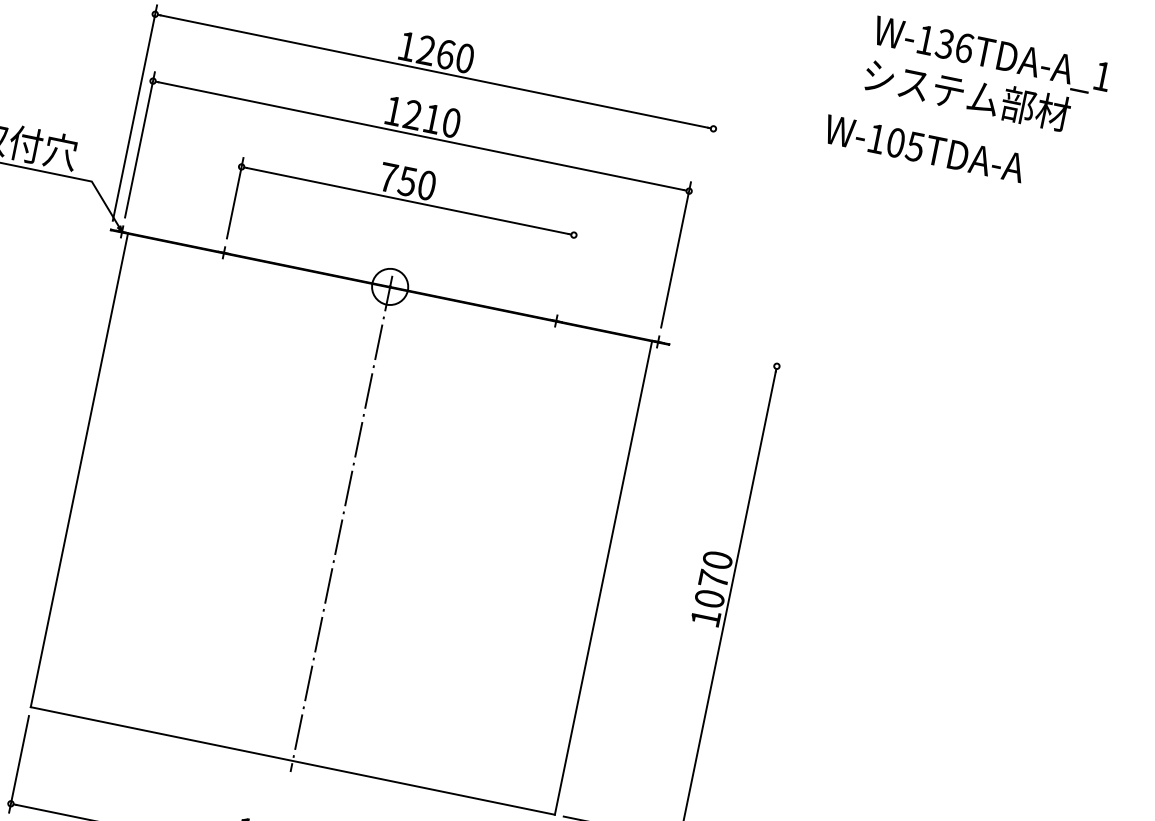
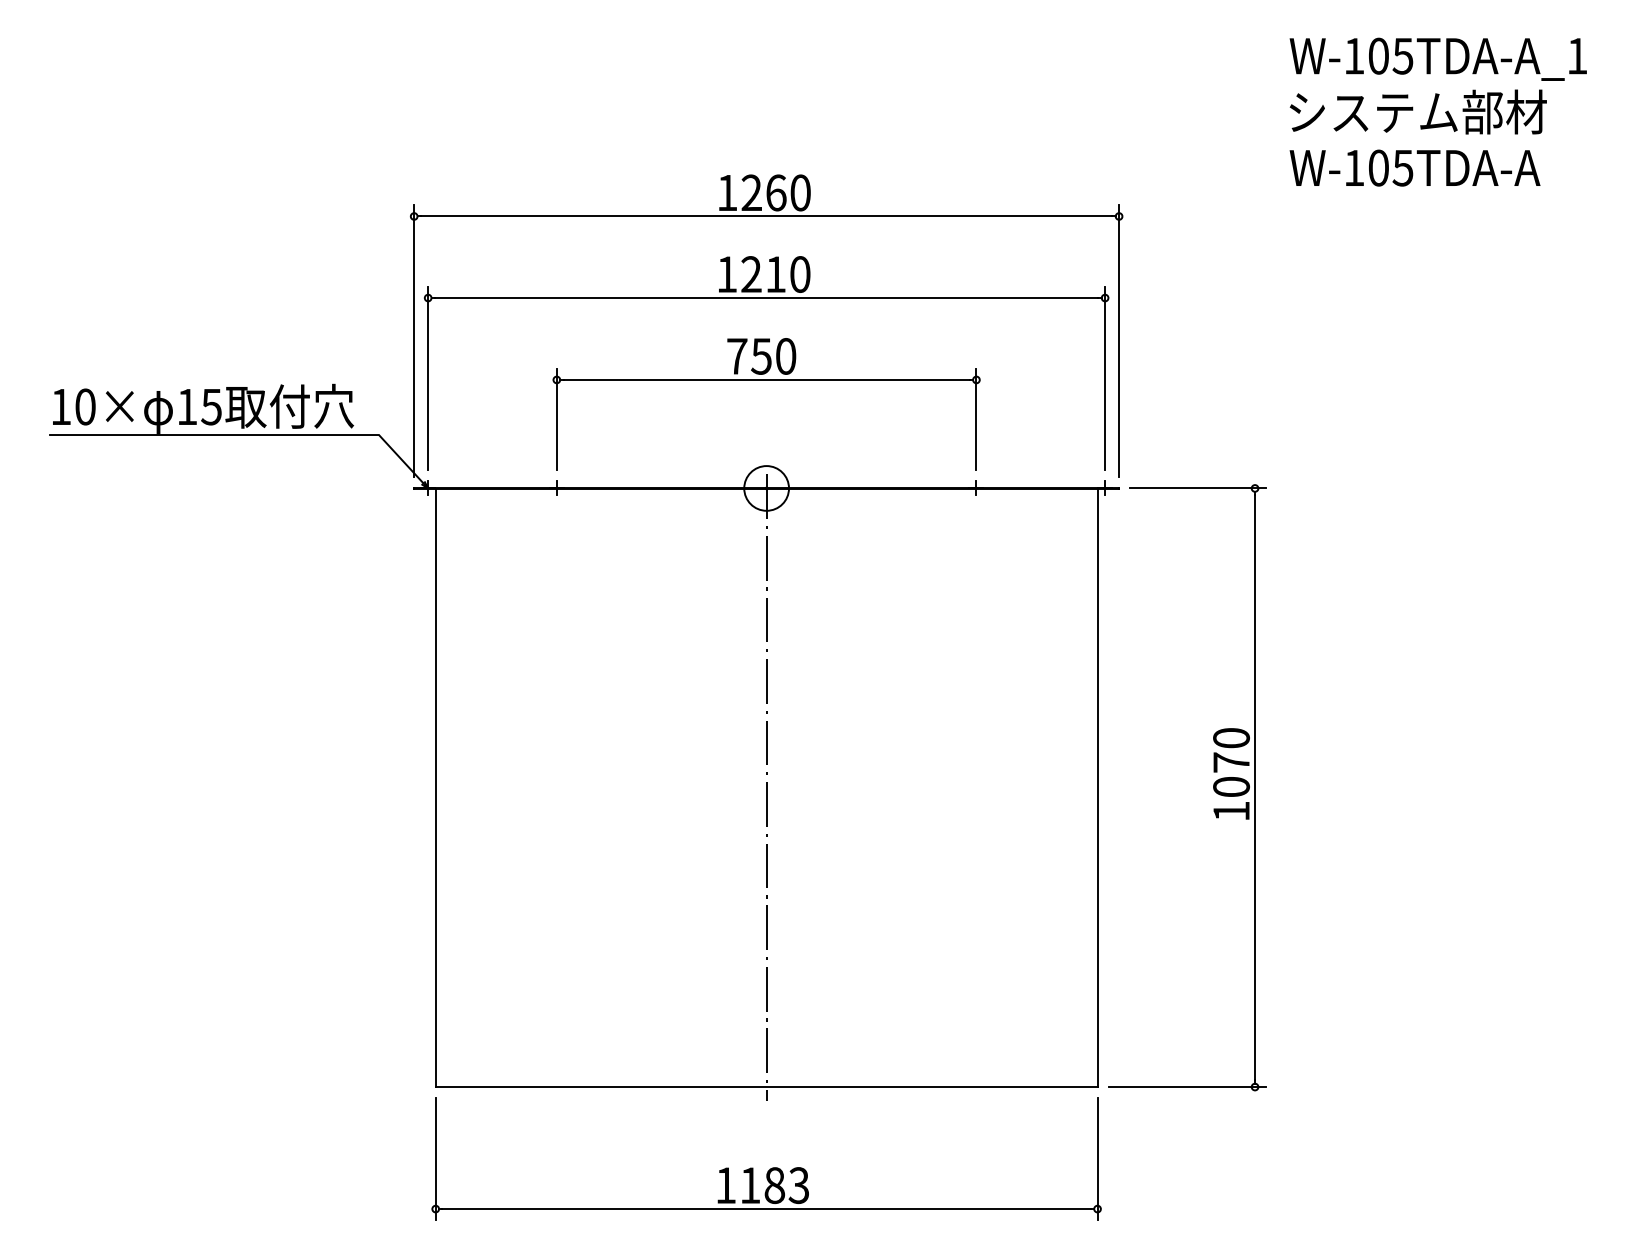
text: (954, 45) -> (1390, 55), W-136TDA-A_1 -> W-105TDA-A_1
text: (924, 148) -> (1414, 167), moved
line: (693, 227) -> (1119, 341), added
line: (567, 266) -> (976, 419), added
line: (732, 357) -> (1198, 488), added

